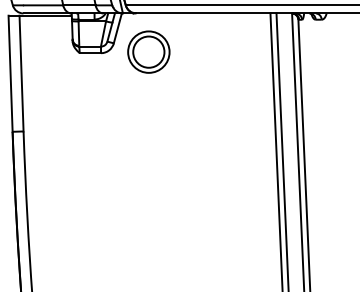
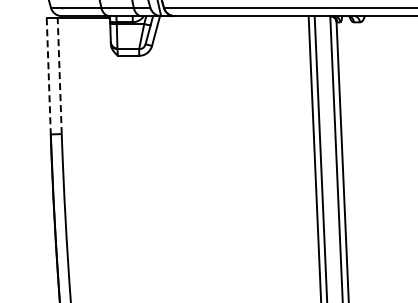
part: (148, 51) -> (186, 54), removed
line: (10, 73) -> (48, 76), solid -> dashed
line: (21, 73) -> (59, 76), solid -> dashed

